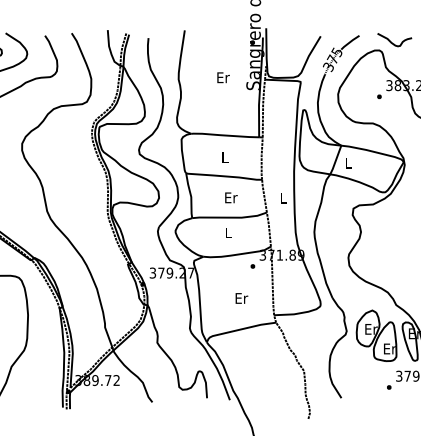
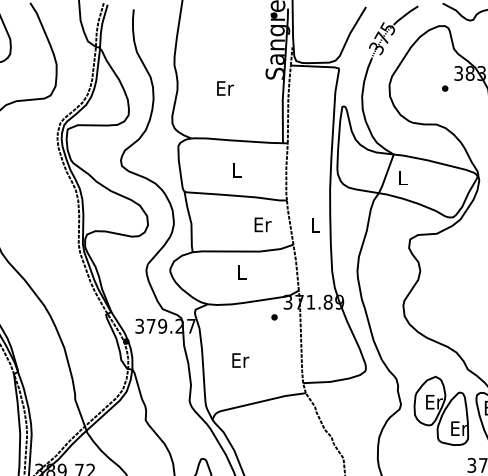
text: (223, 77) -> (225, 88), moved
text: (231, 197) -> (263, 224), moved
text: (241, 298) -> (240, 360), moved

